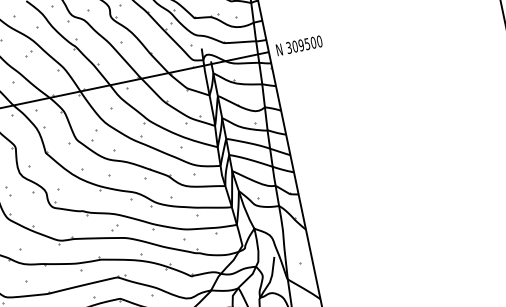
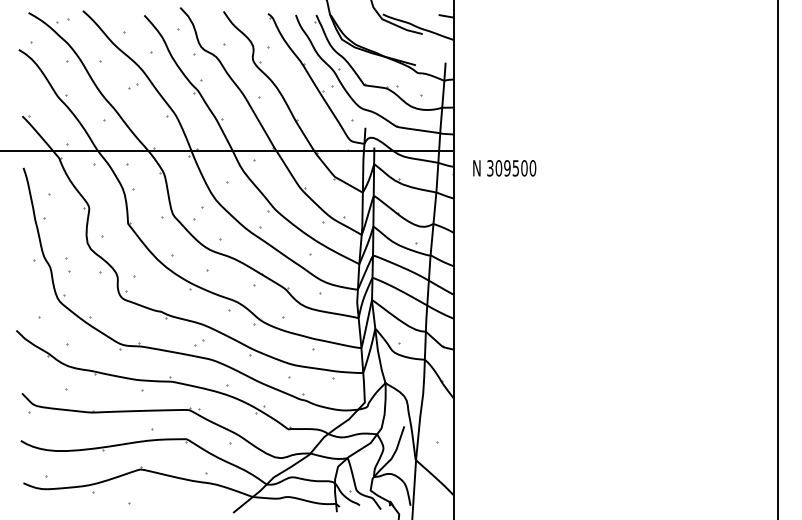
text: (299, 45) -> (504, 168), moved

